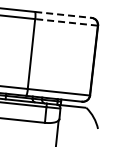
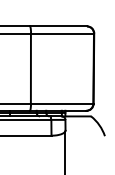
line: (64, 15) -> (59, 26), dashed -> solid
line: (66, 22) -> (62, 33), dashed -> solid

